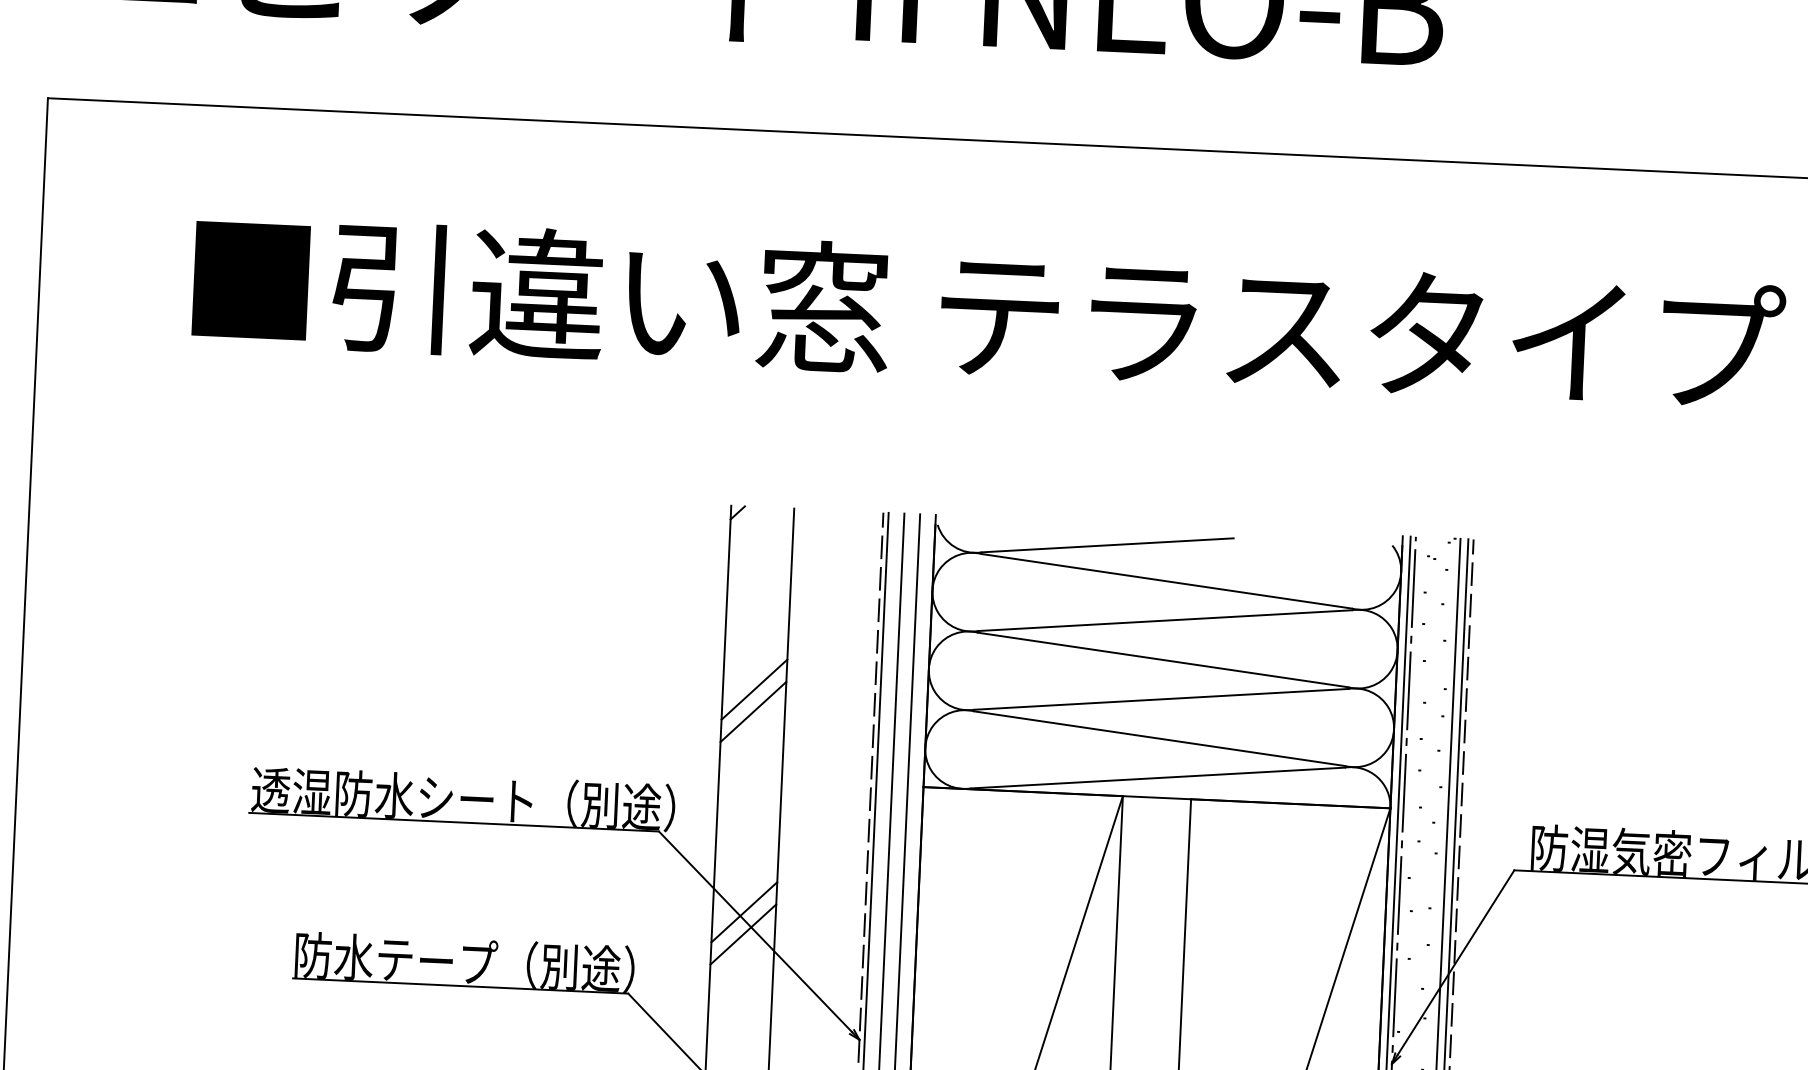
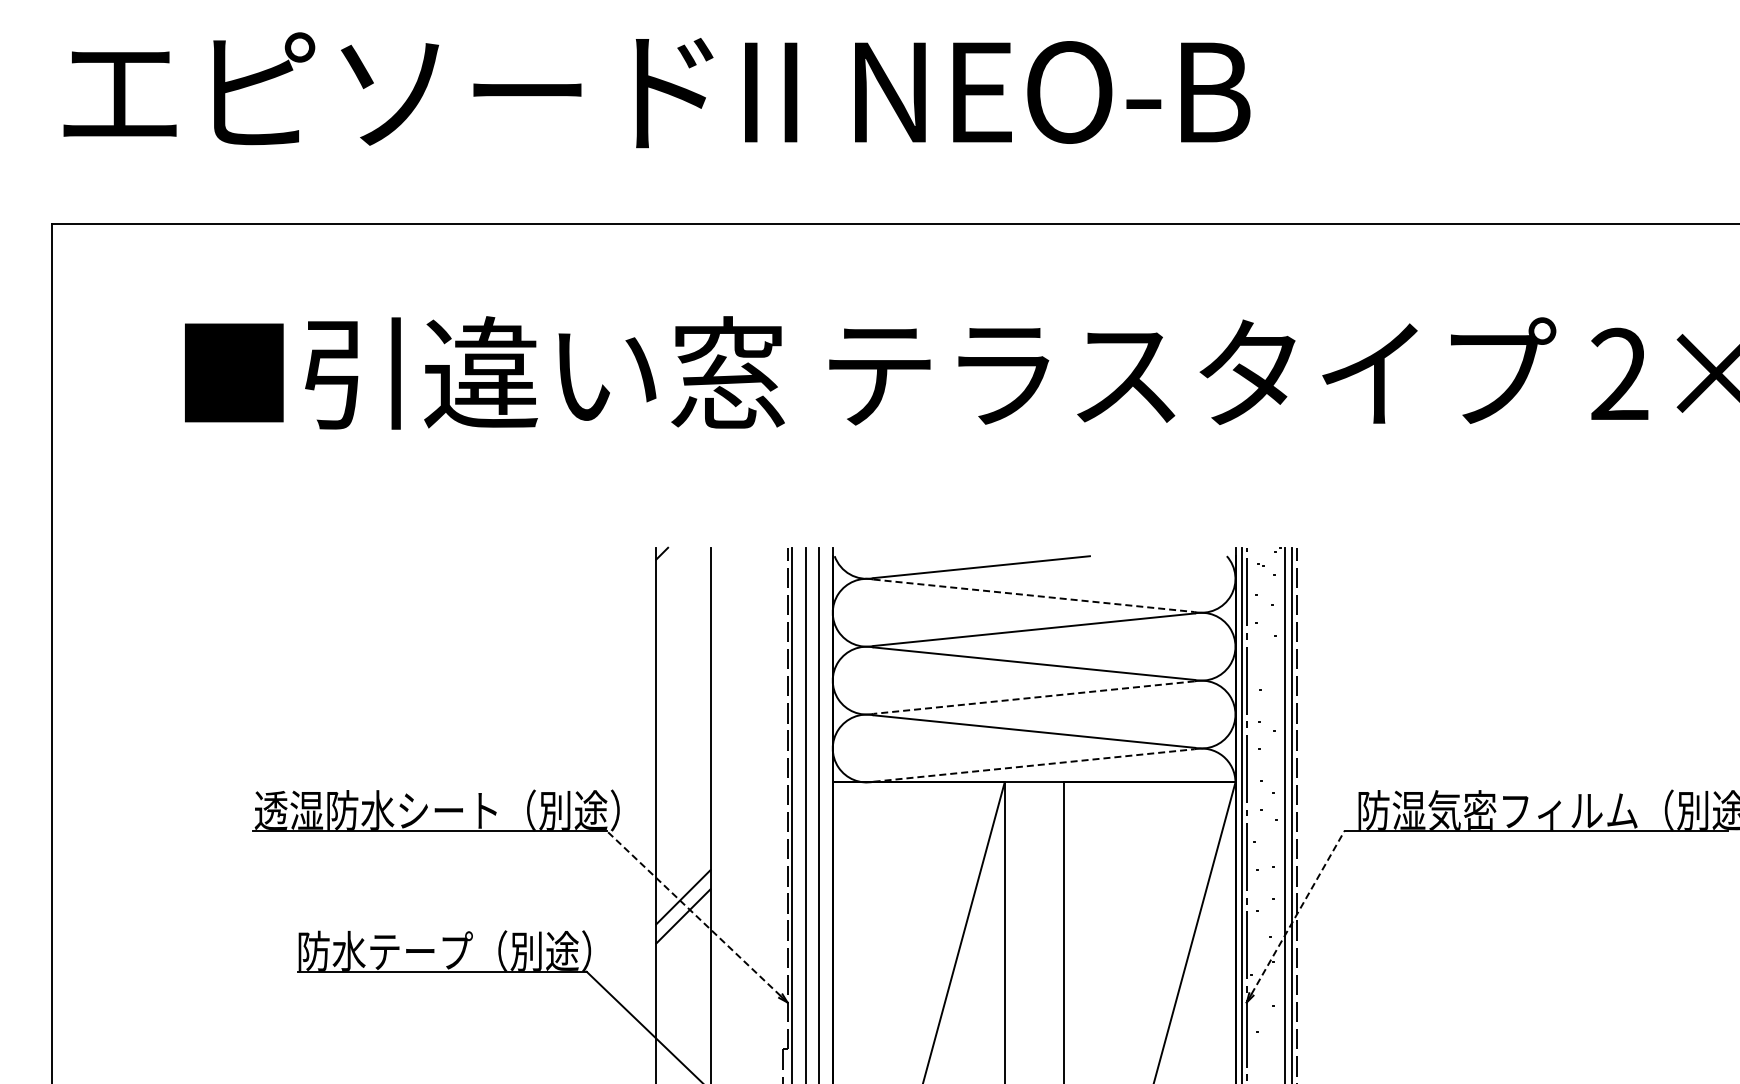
line: (1167, 580) -> (1034, 595), solid -> dashed
line: (754, 690) -> (683, 705), removed
line: (1160, 699) -> (1033, 697), solid -> dashed
line: (753, 712) -> (683, 724), removed
line: (1158, 778) -> (1034, 765), solid -> dashed
line: (755, 931) -> (693, 913), solid -> dashed
line: (1456, 962) -> (1298, 912), solid -> dashed

